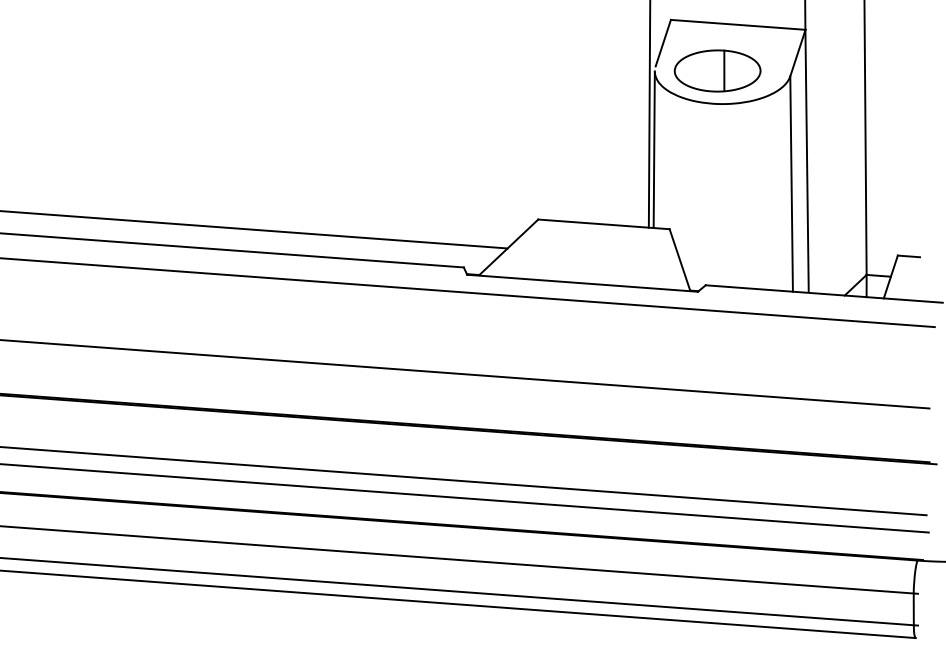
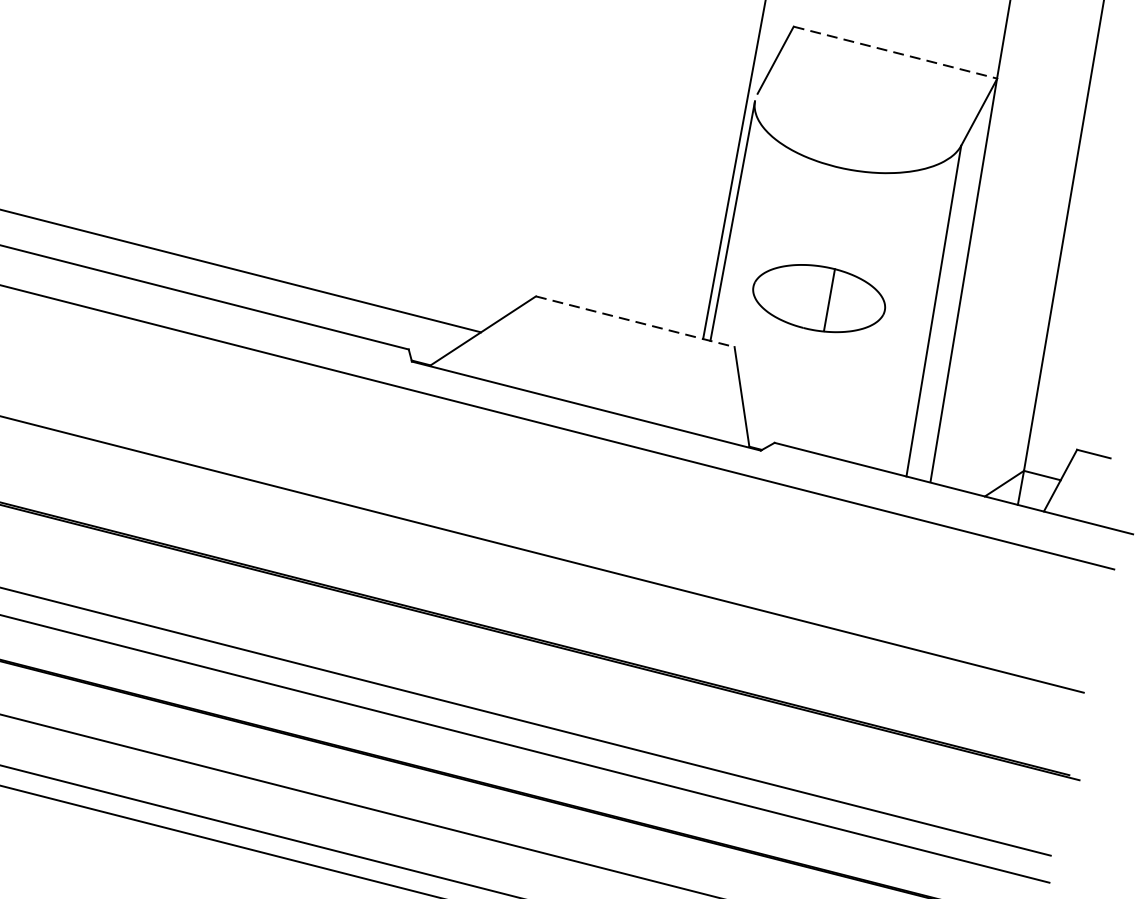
line: (738, 24) -> (896, 52), solid -> dashed
part: (717, 70) -> (819, 297), moved
line: (603, 224) -> (634, 321), solid -> dashed

